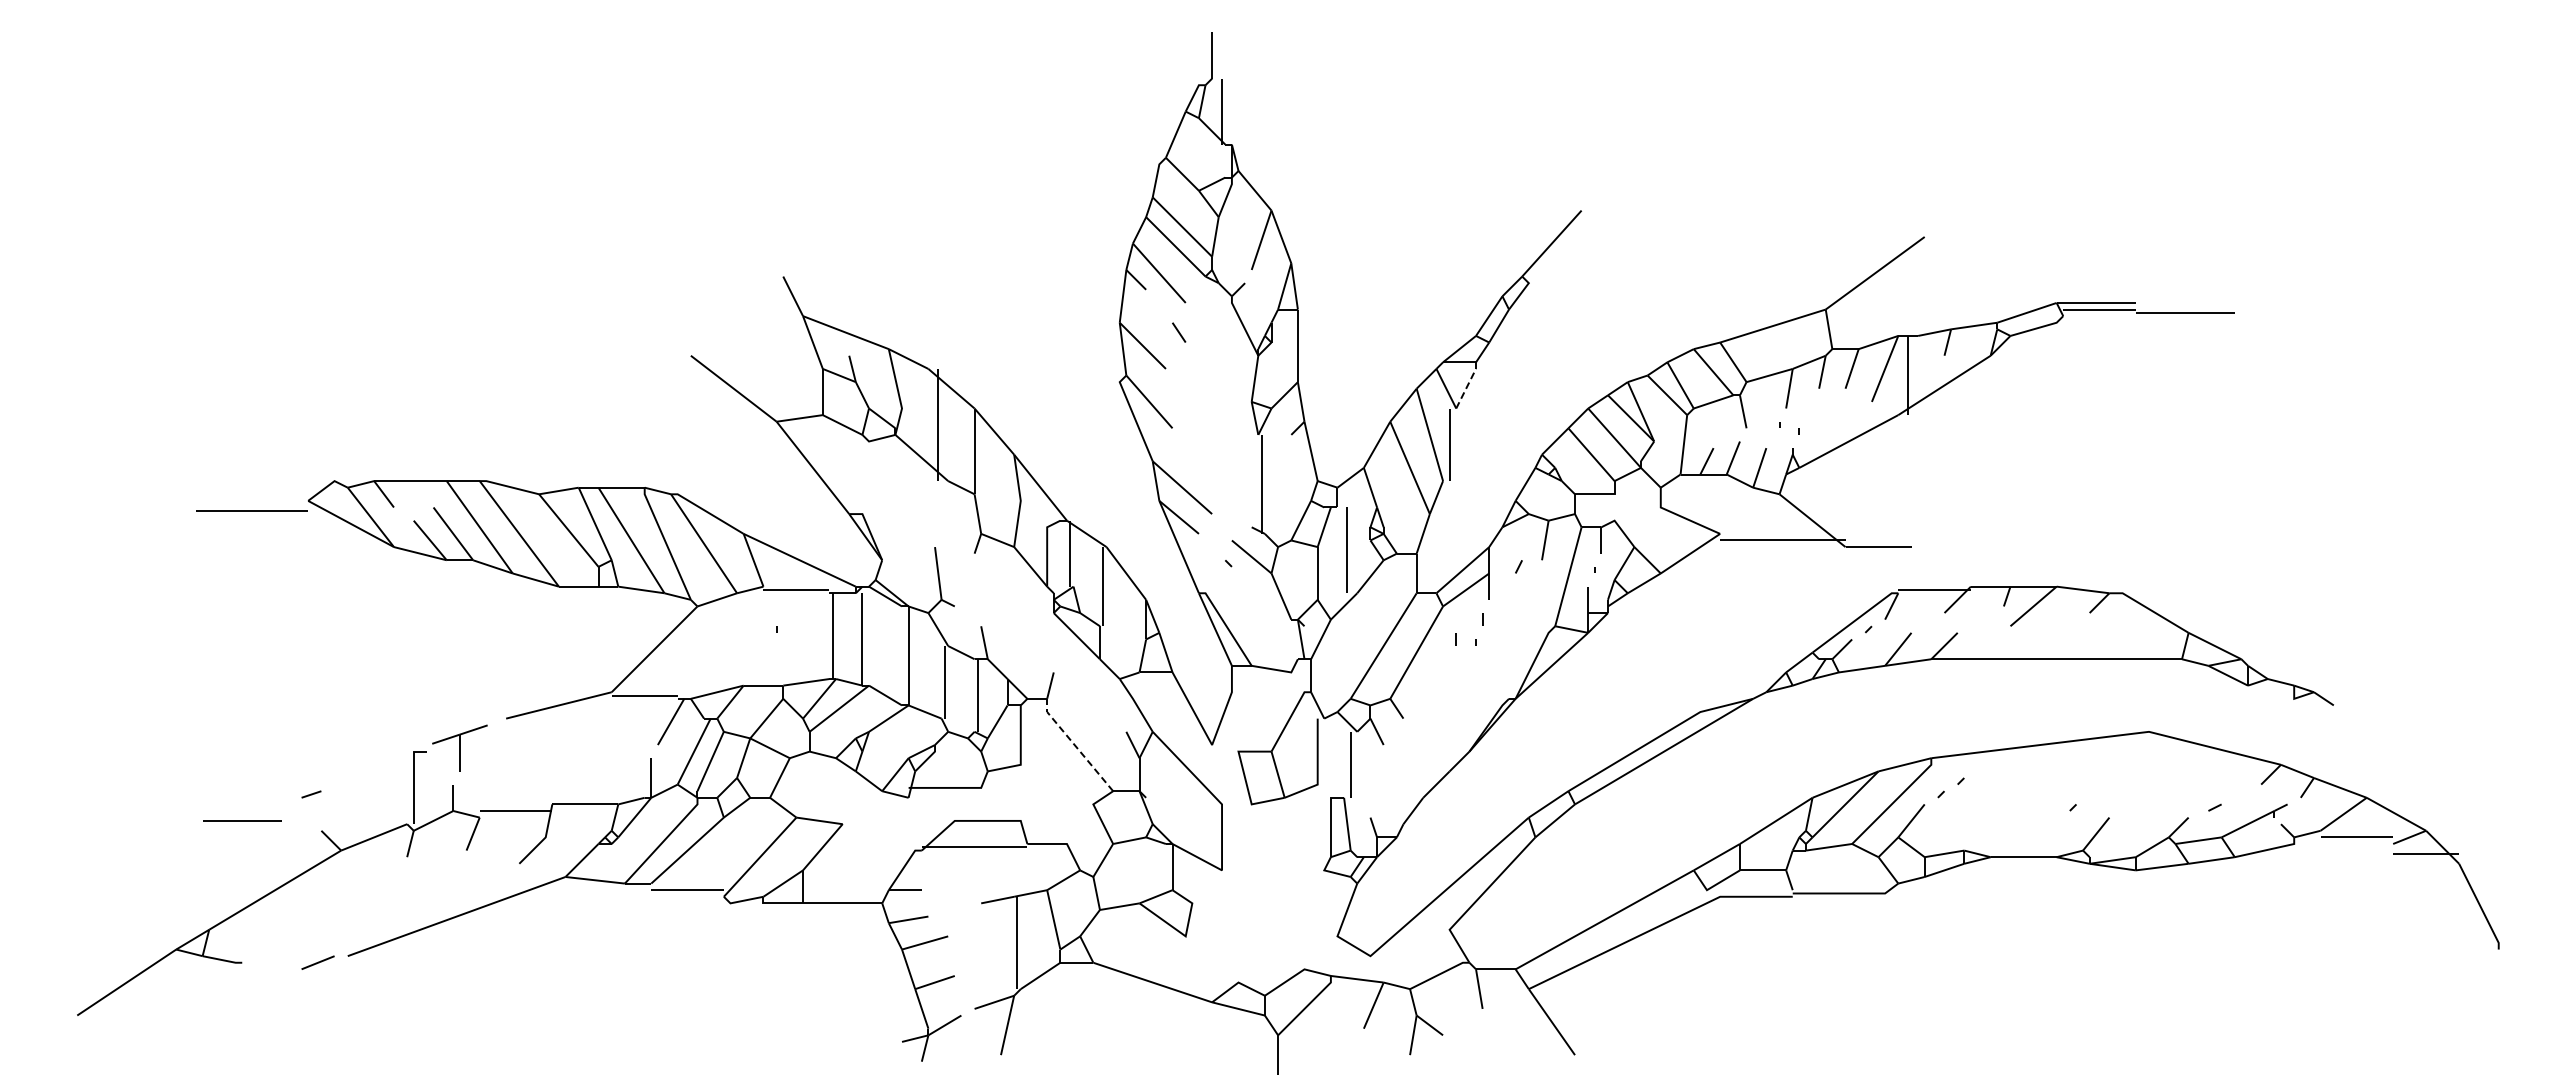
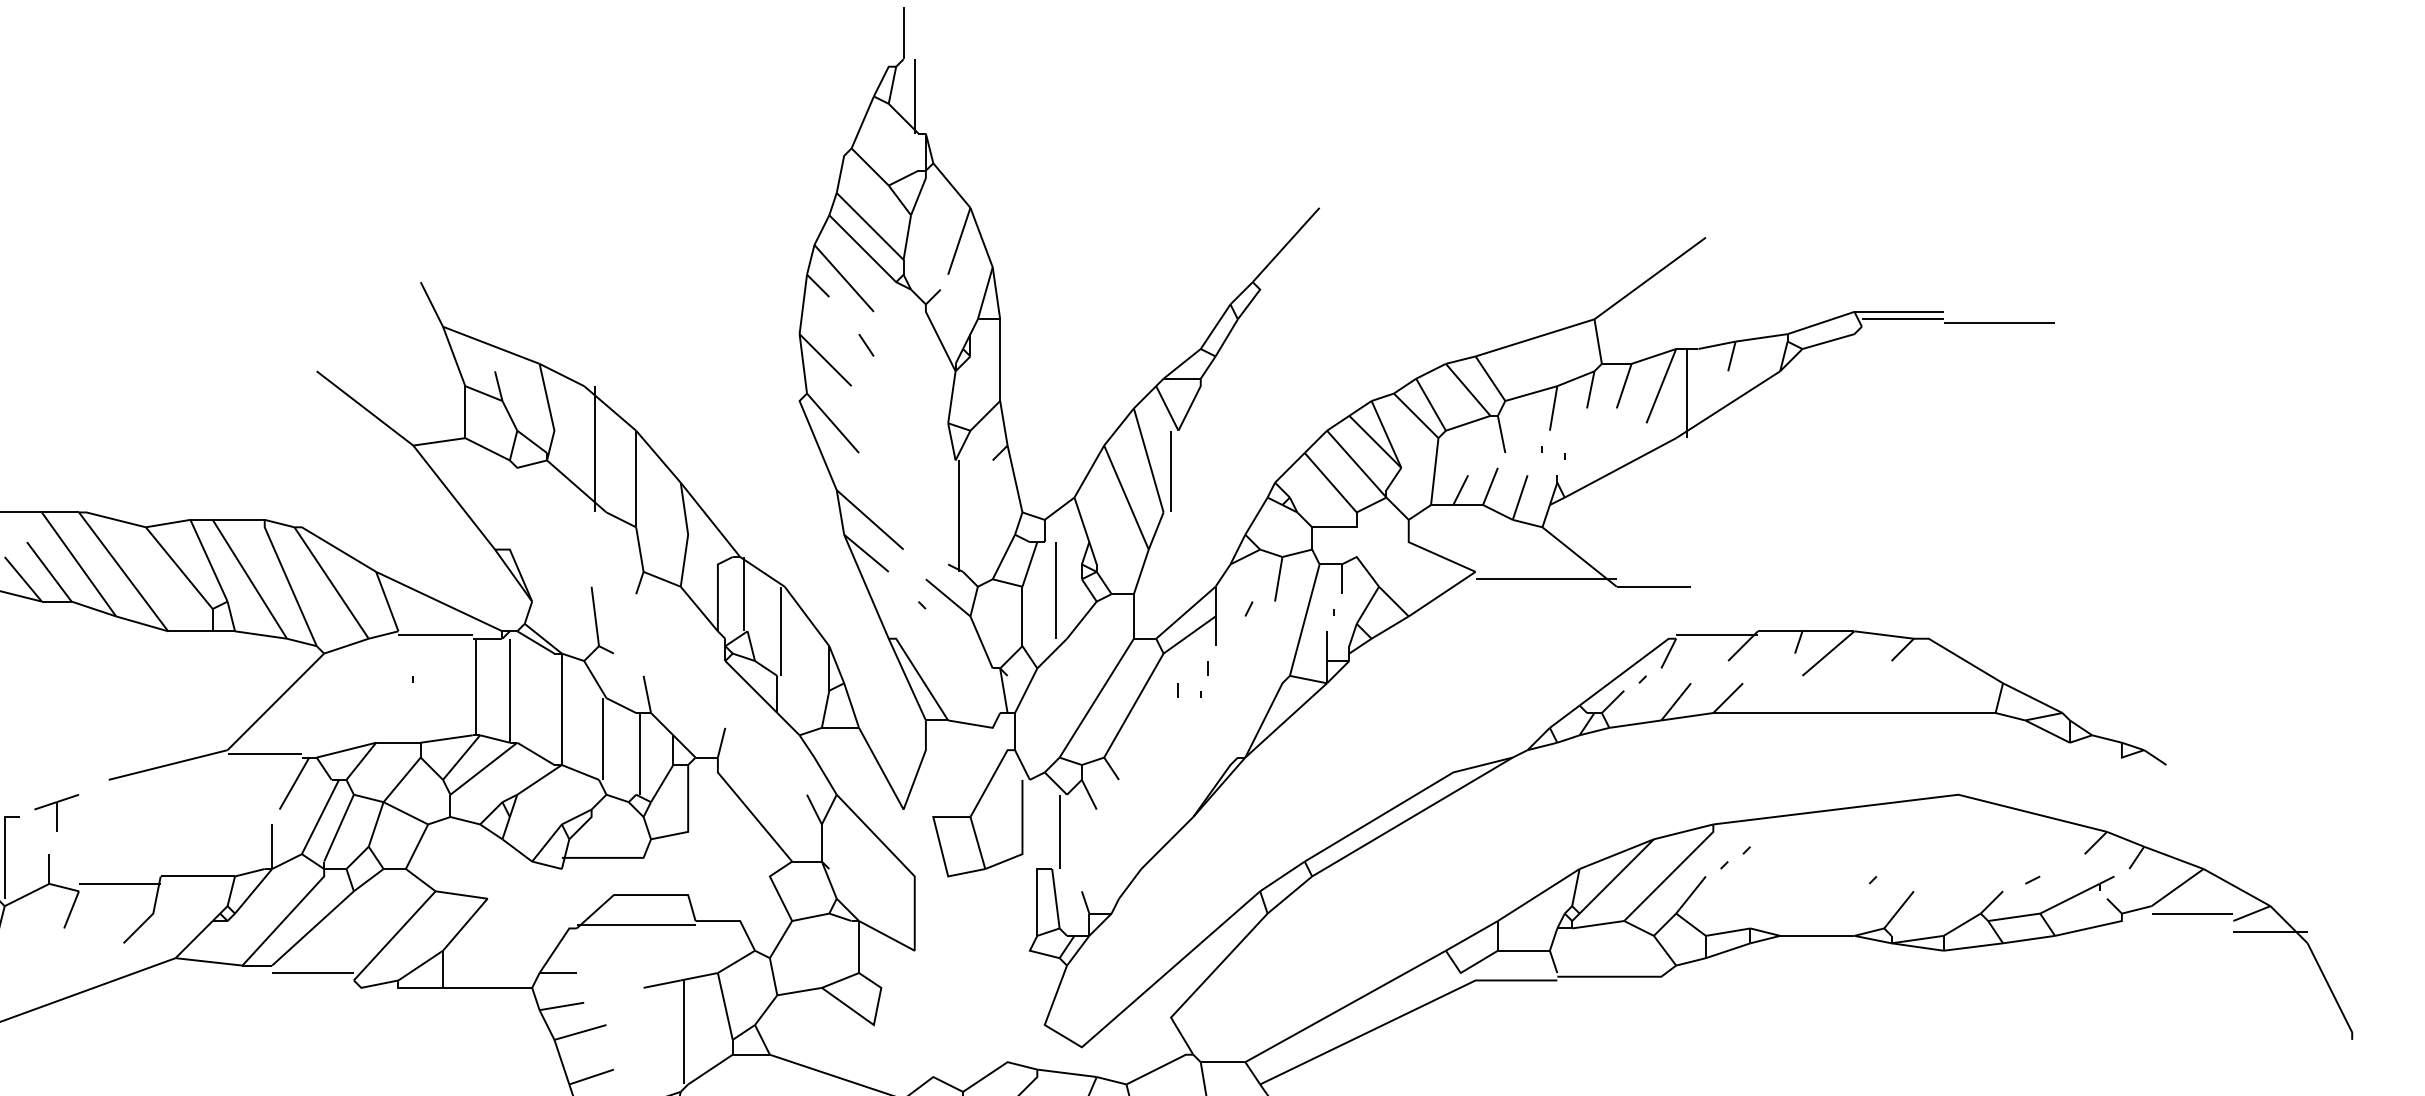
line: (1468, 384) -> (1192, 403), dashed -> solid
line: (1075, 745) -> (749, 810), dashed -> solid
part: (459, 747) -> (56, 812), size x0.71

